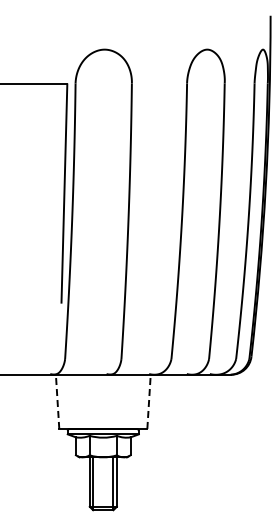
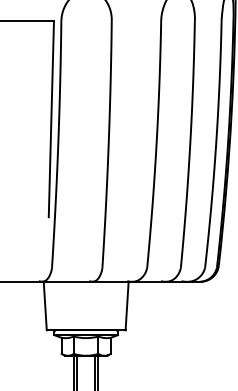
line: (57, 401) -> (45, 305), dashed -> solid
line: (149, 401) -> (127, 305), dashed -> solid

